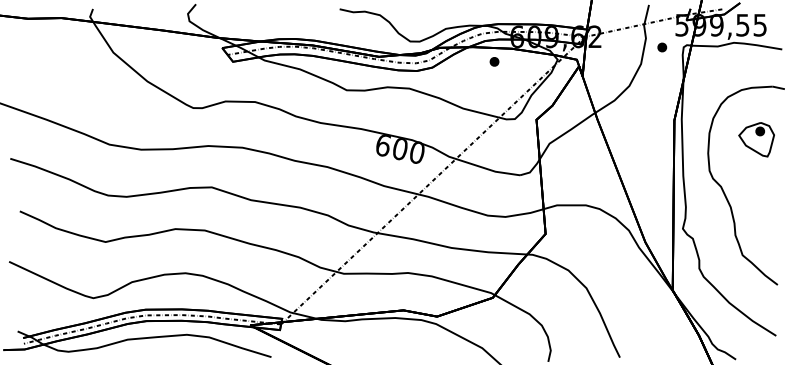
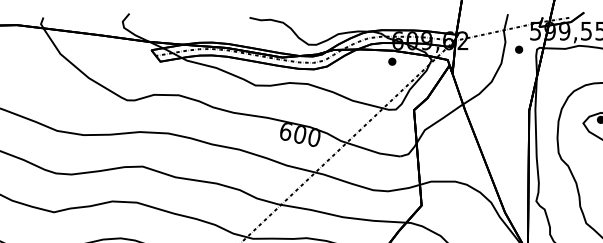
part: (494, 61) -> (392, 61), moved

